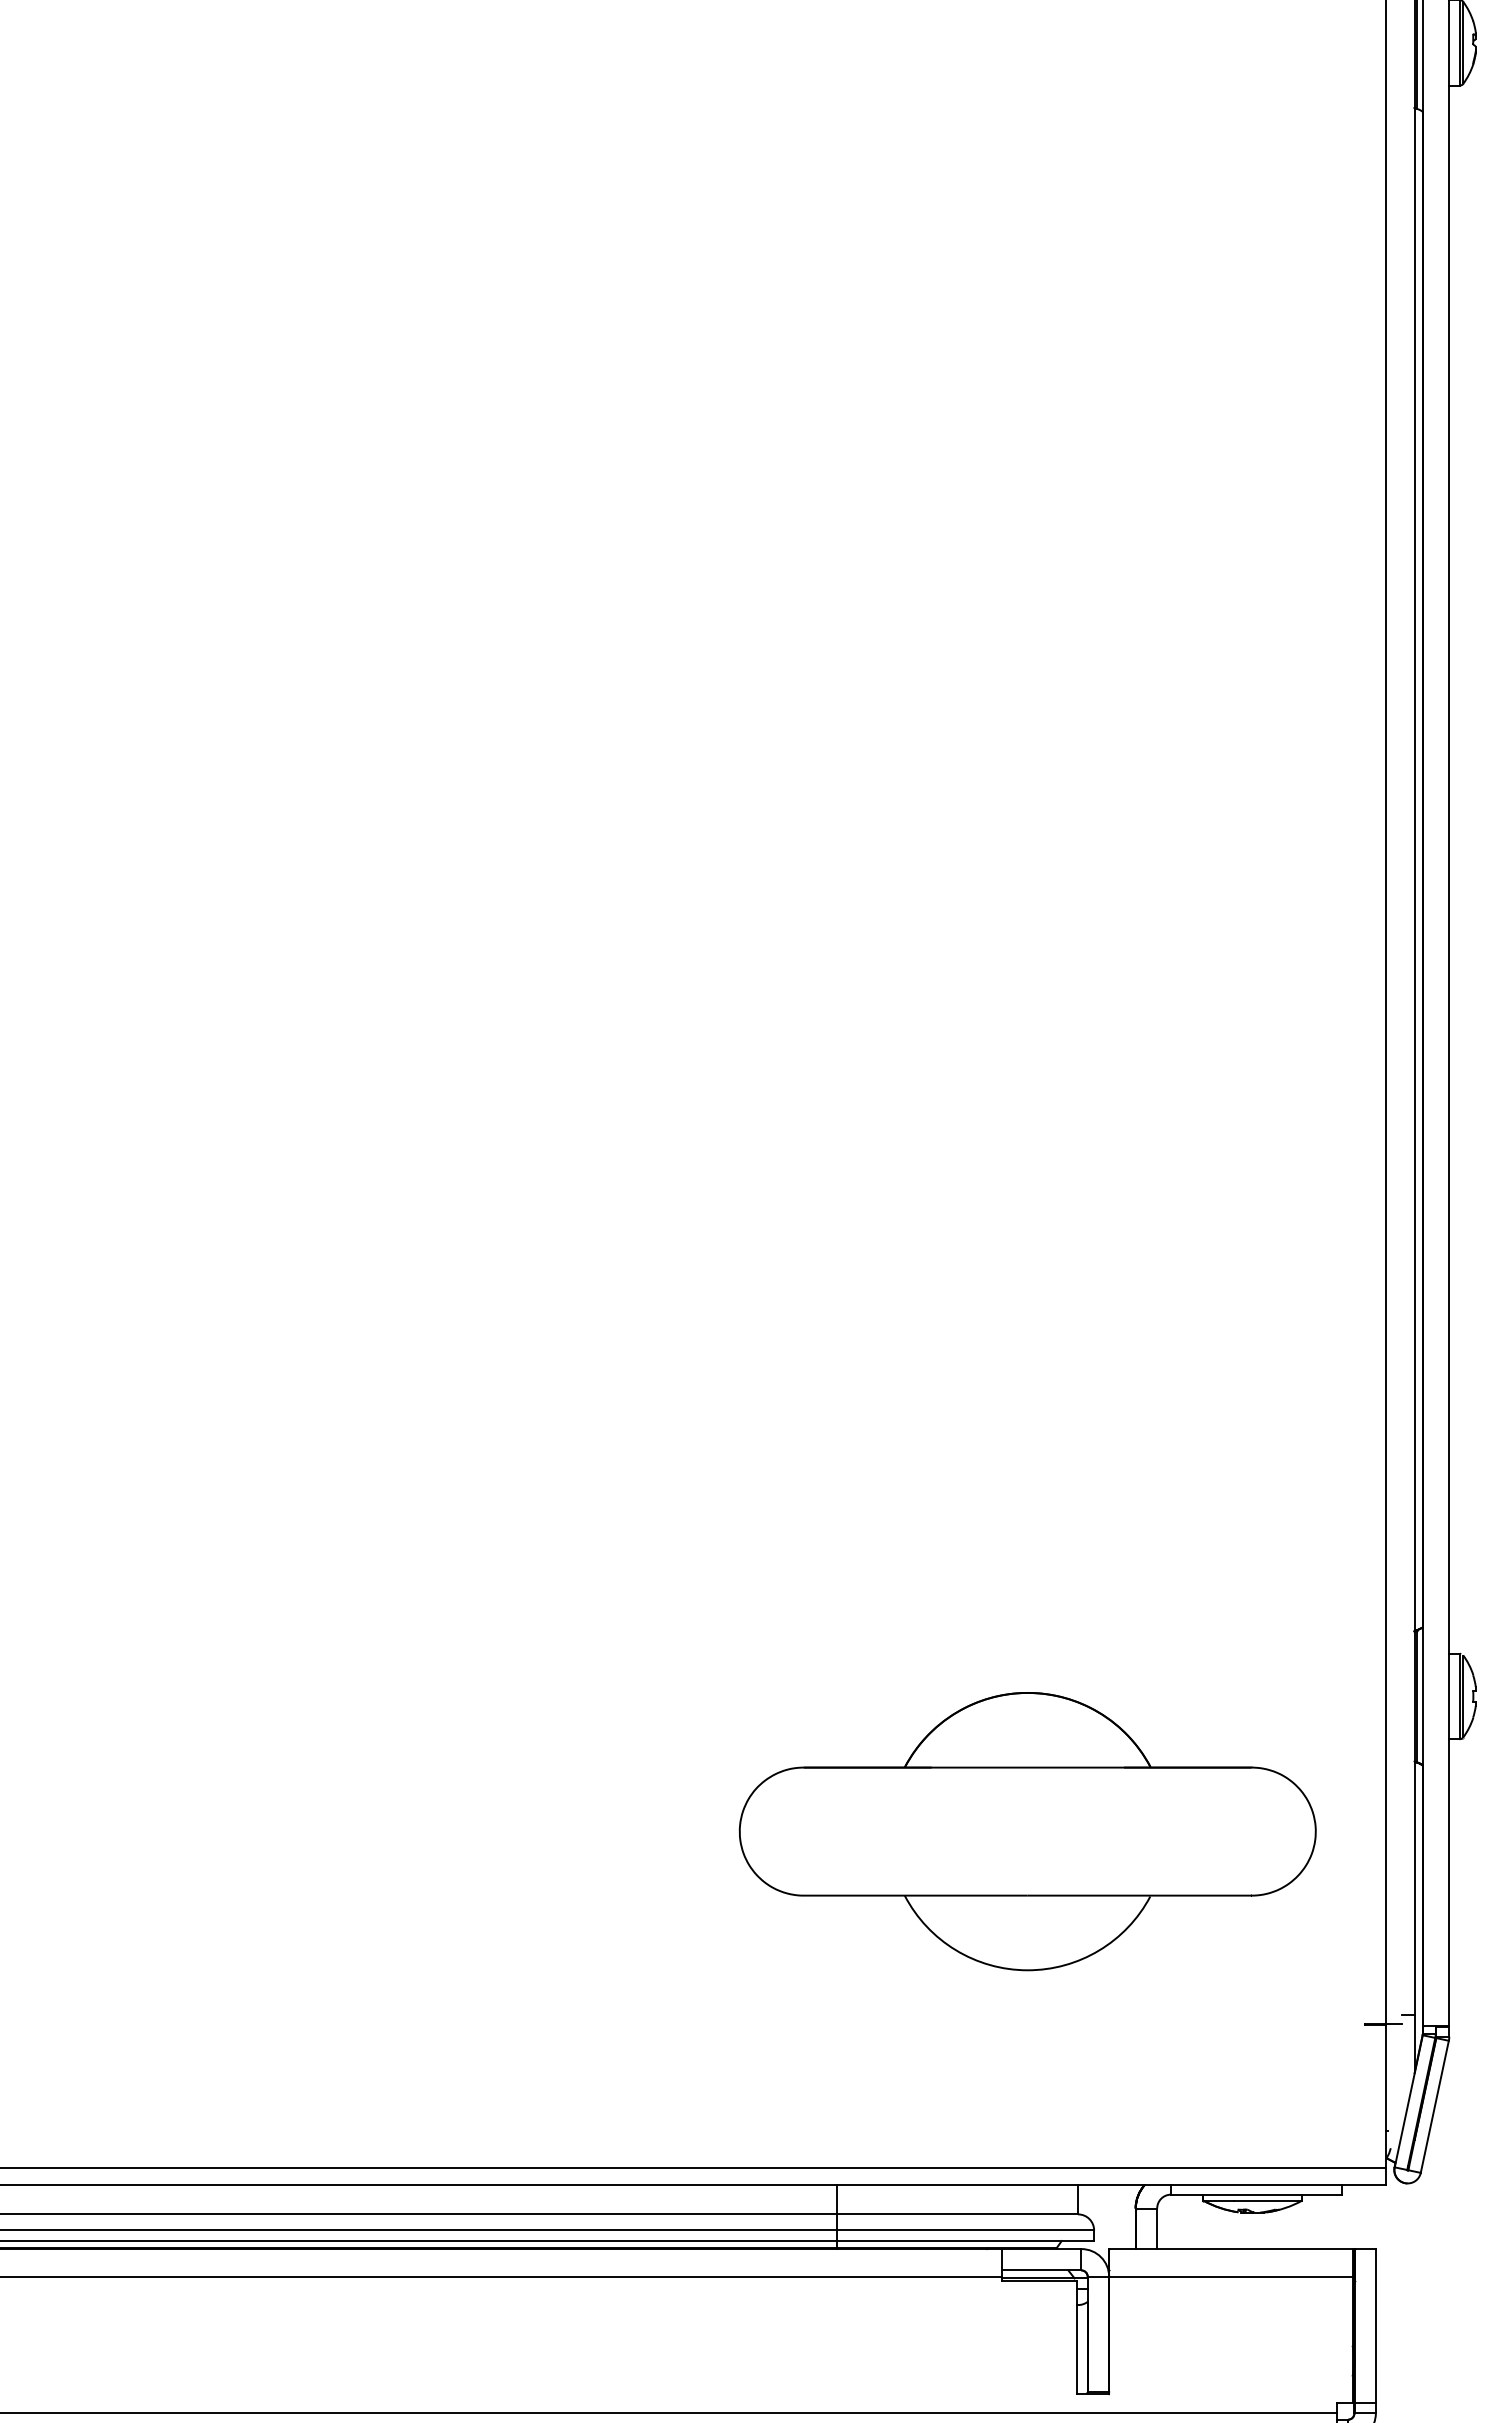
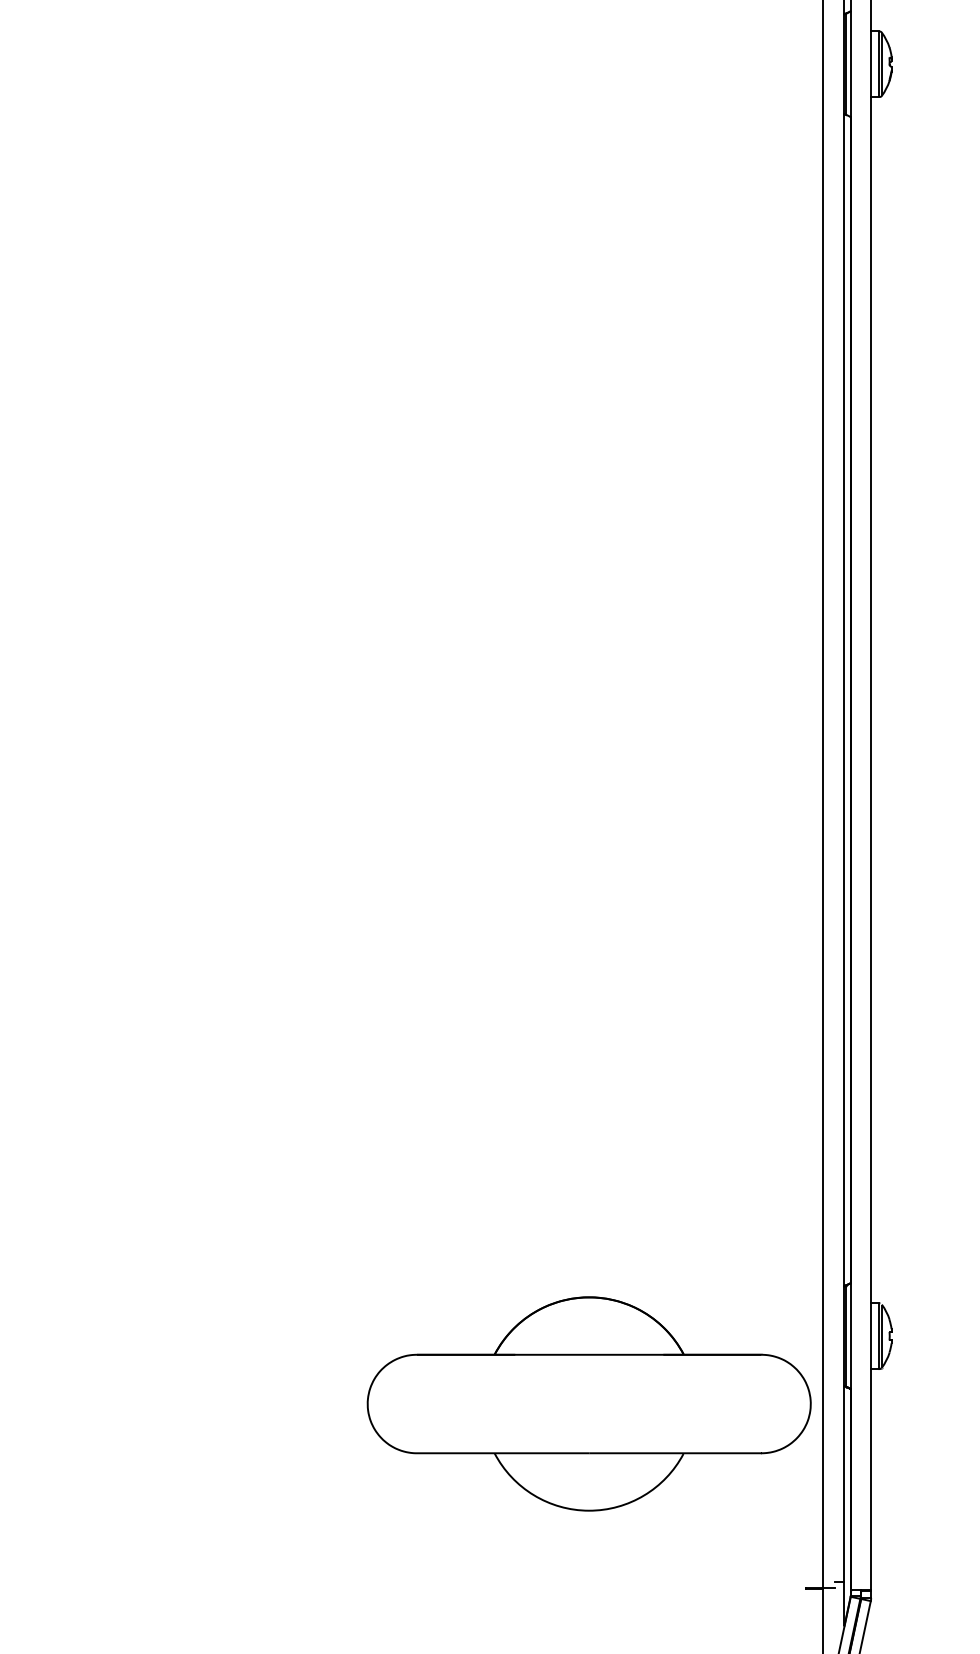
part: (1027, 1831) -> (589, 1403), moved

